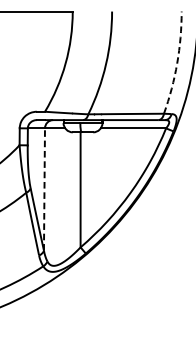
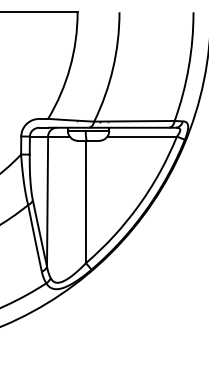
arc: (176, 63) -> (188, 67), dashed -> solid
line: (44, 189) -> (47, 201), dashed -> solid

